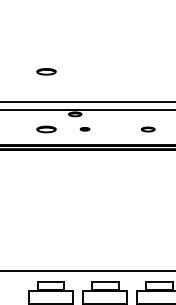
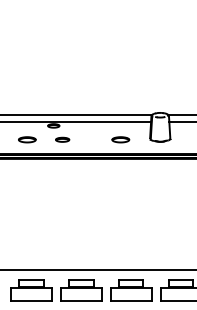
part: (46, 71) -> (27, 86), removed
part: (84, 129) -> (62, 139), size x1.67
part: (147, 129) -> (120, 139), size x1.43

